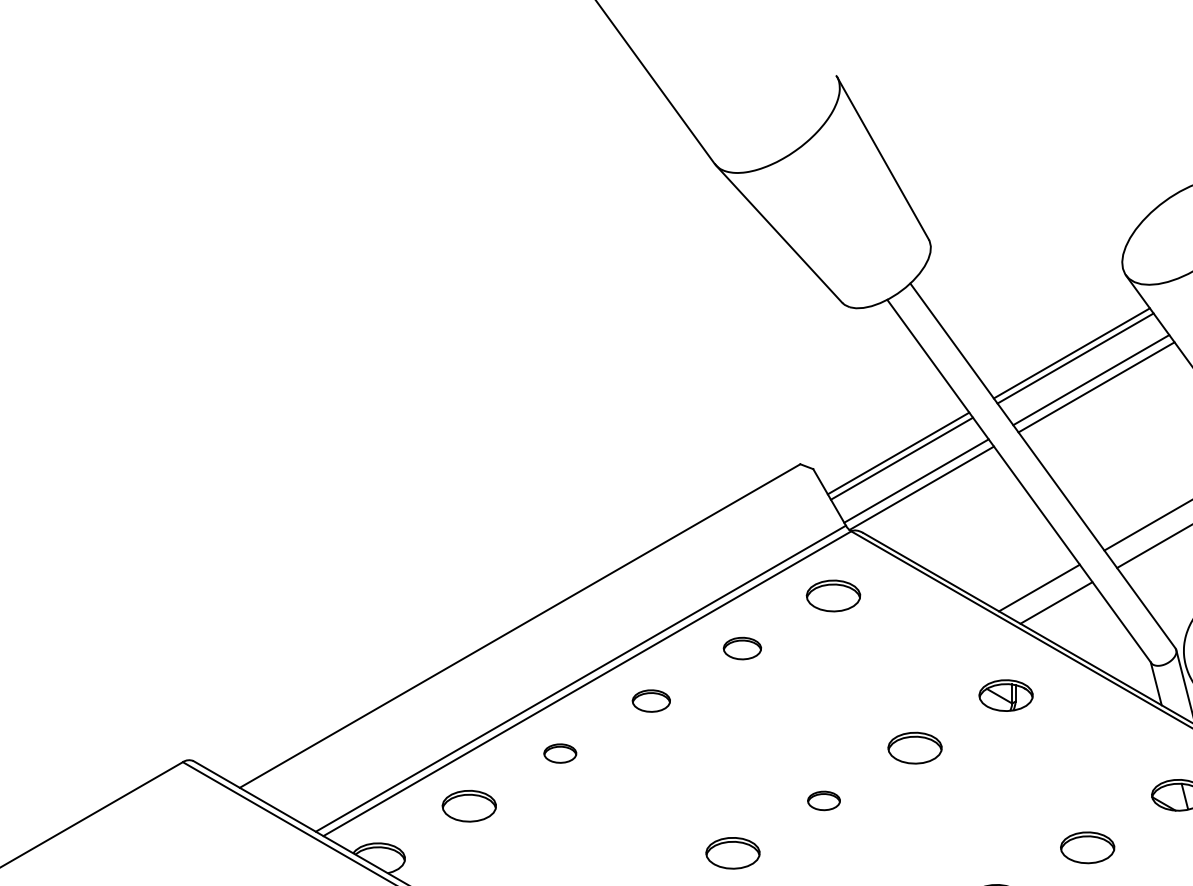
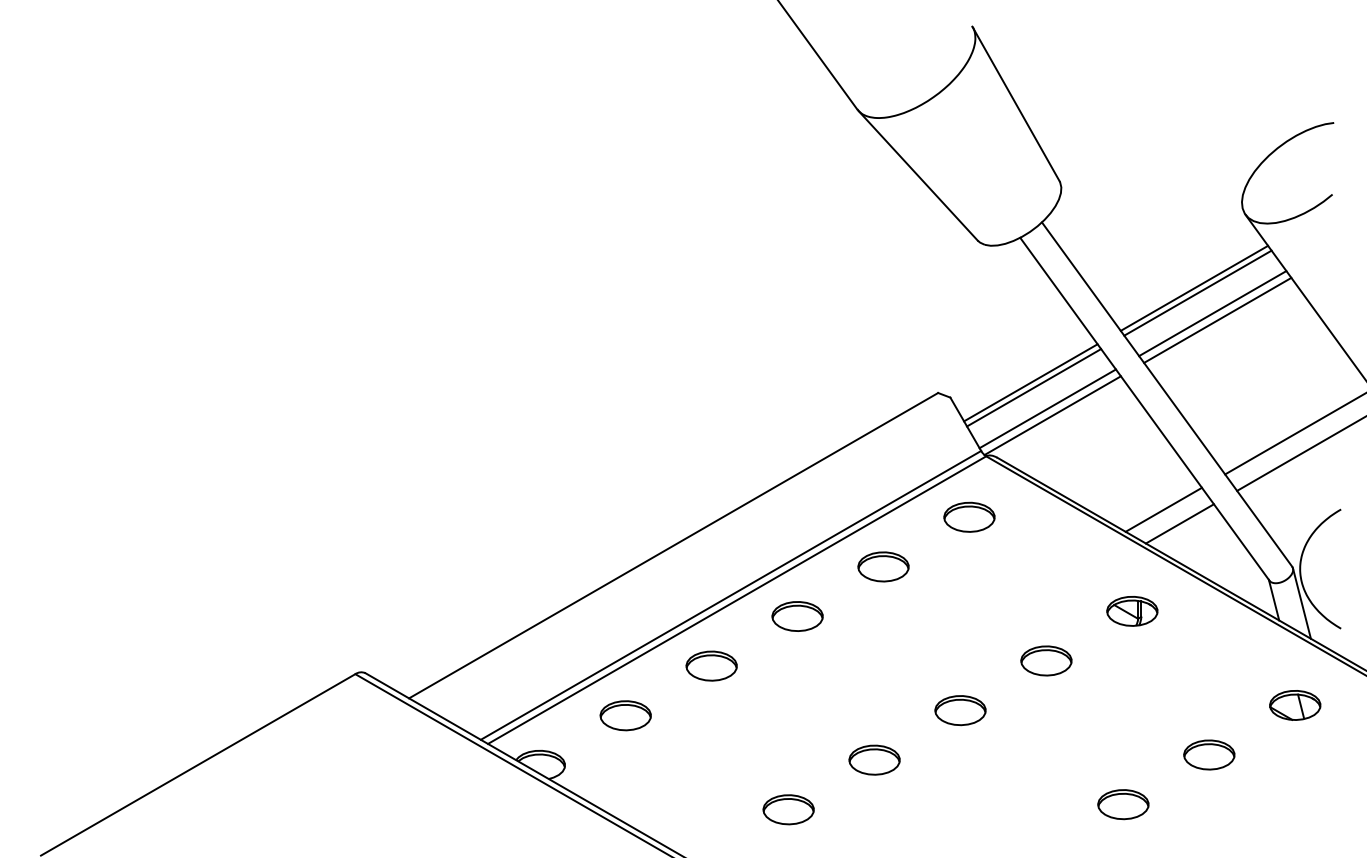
part: (742, 648) -> (883, 566), size x1.43
part: (651, 701) -> (797, 616), size x1.43
part: (560, 752) -> (711, 665), size x1.67
part: (824, 800) -> (960, 710), size x1.67

